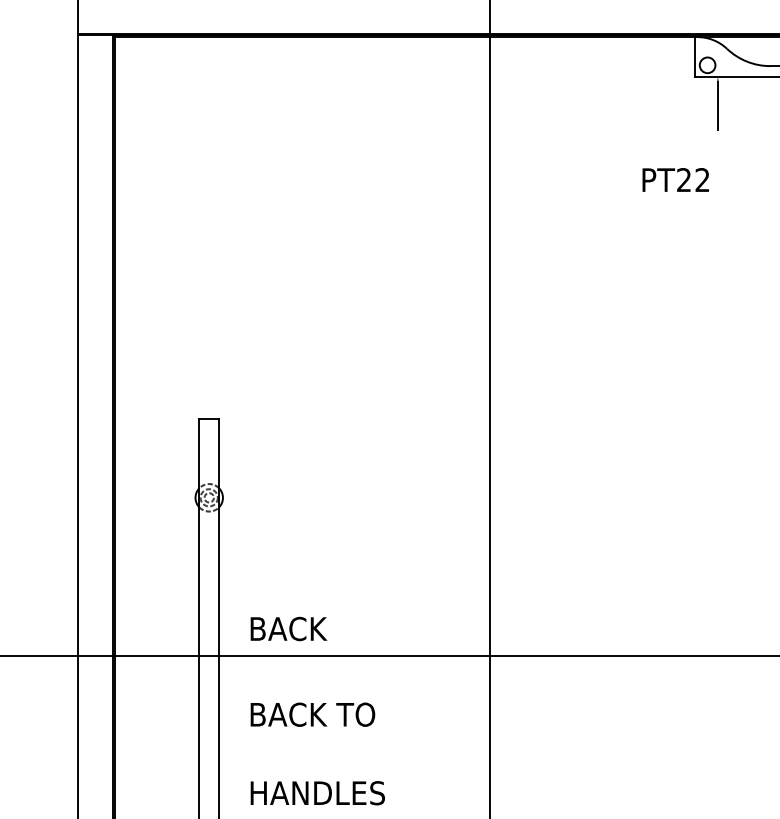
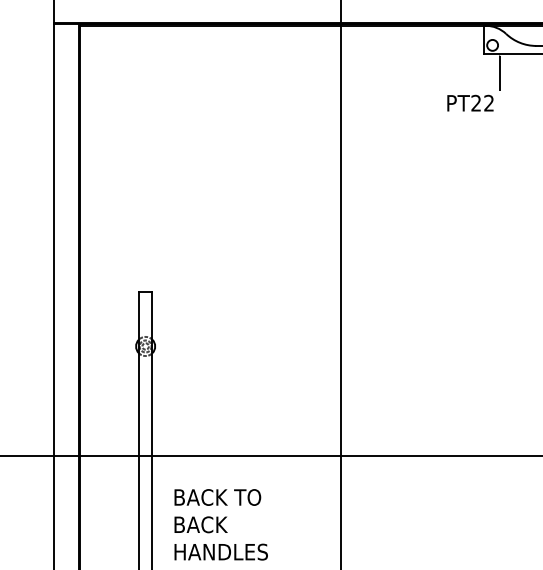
text: (675, 178) -> (470, 102), moved
text: (288, 628) -> (200, 524), moved

